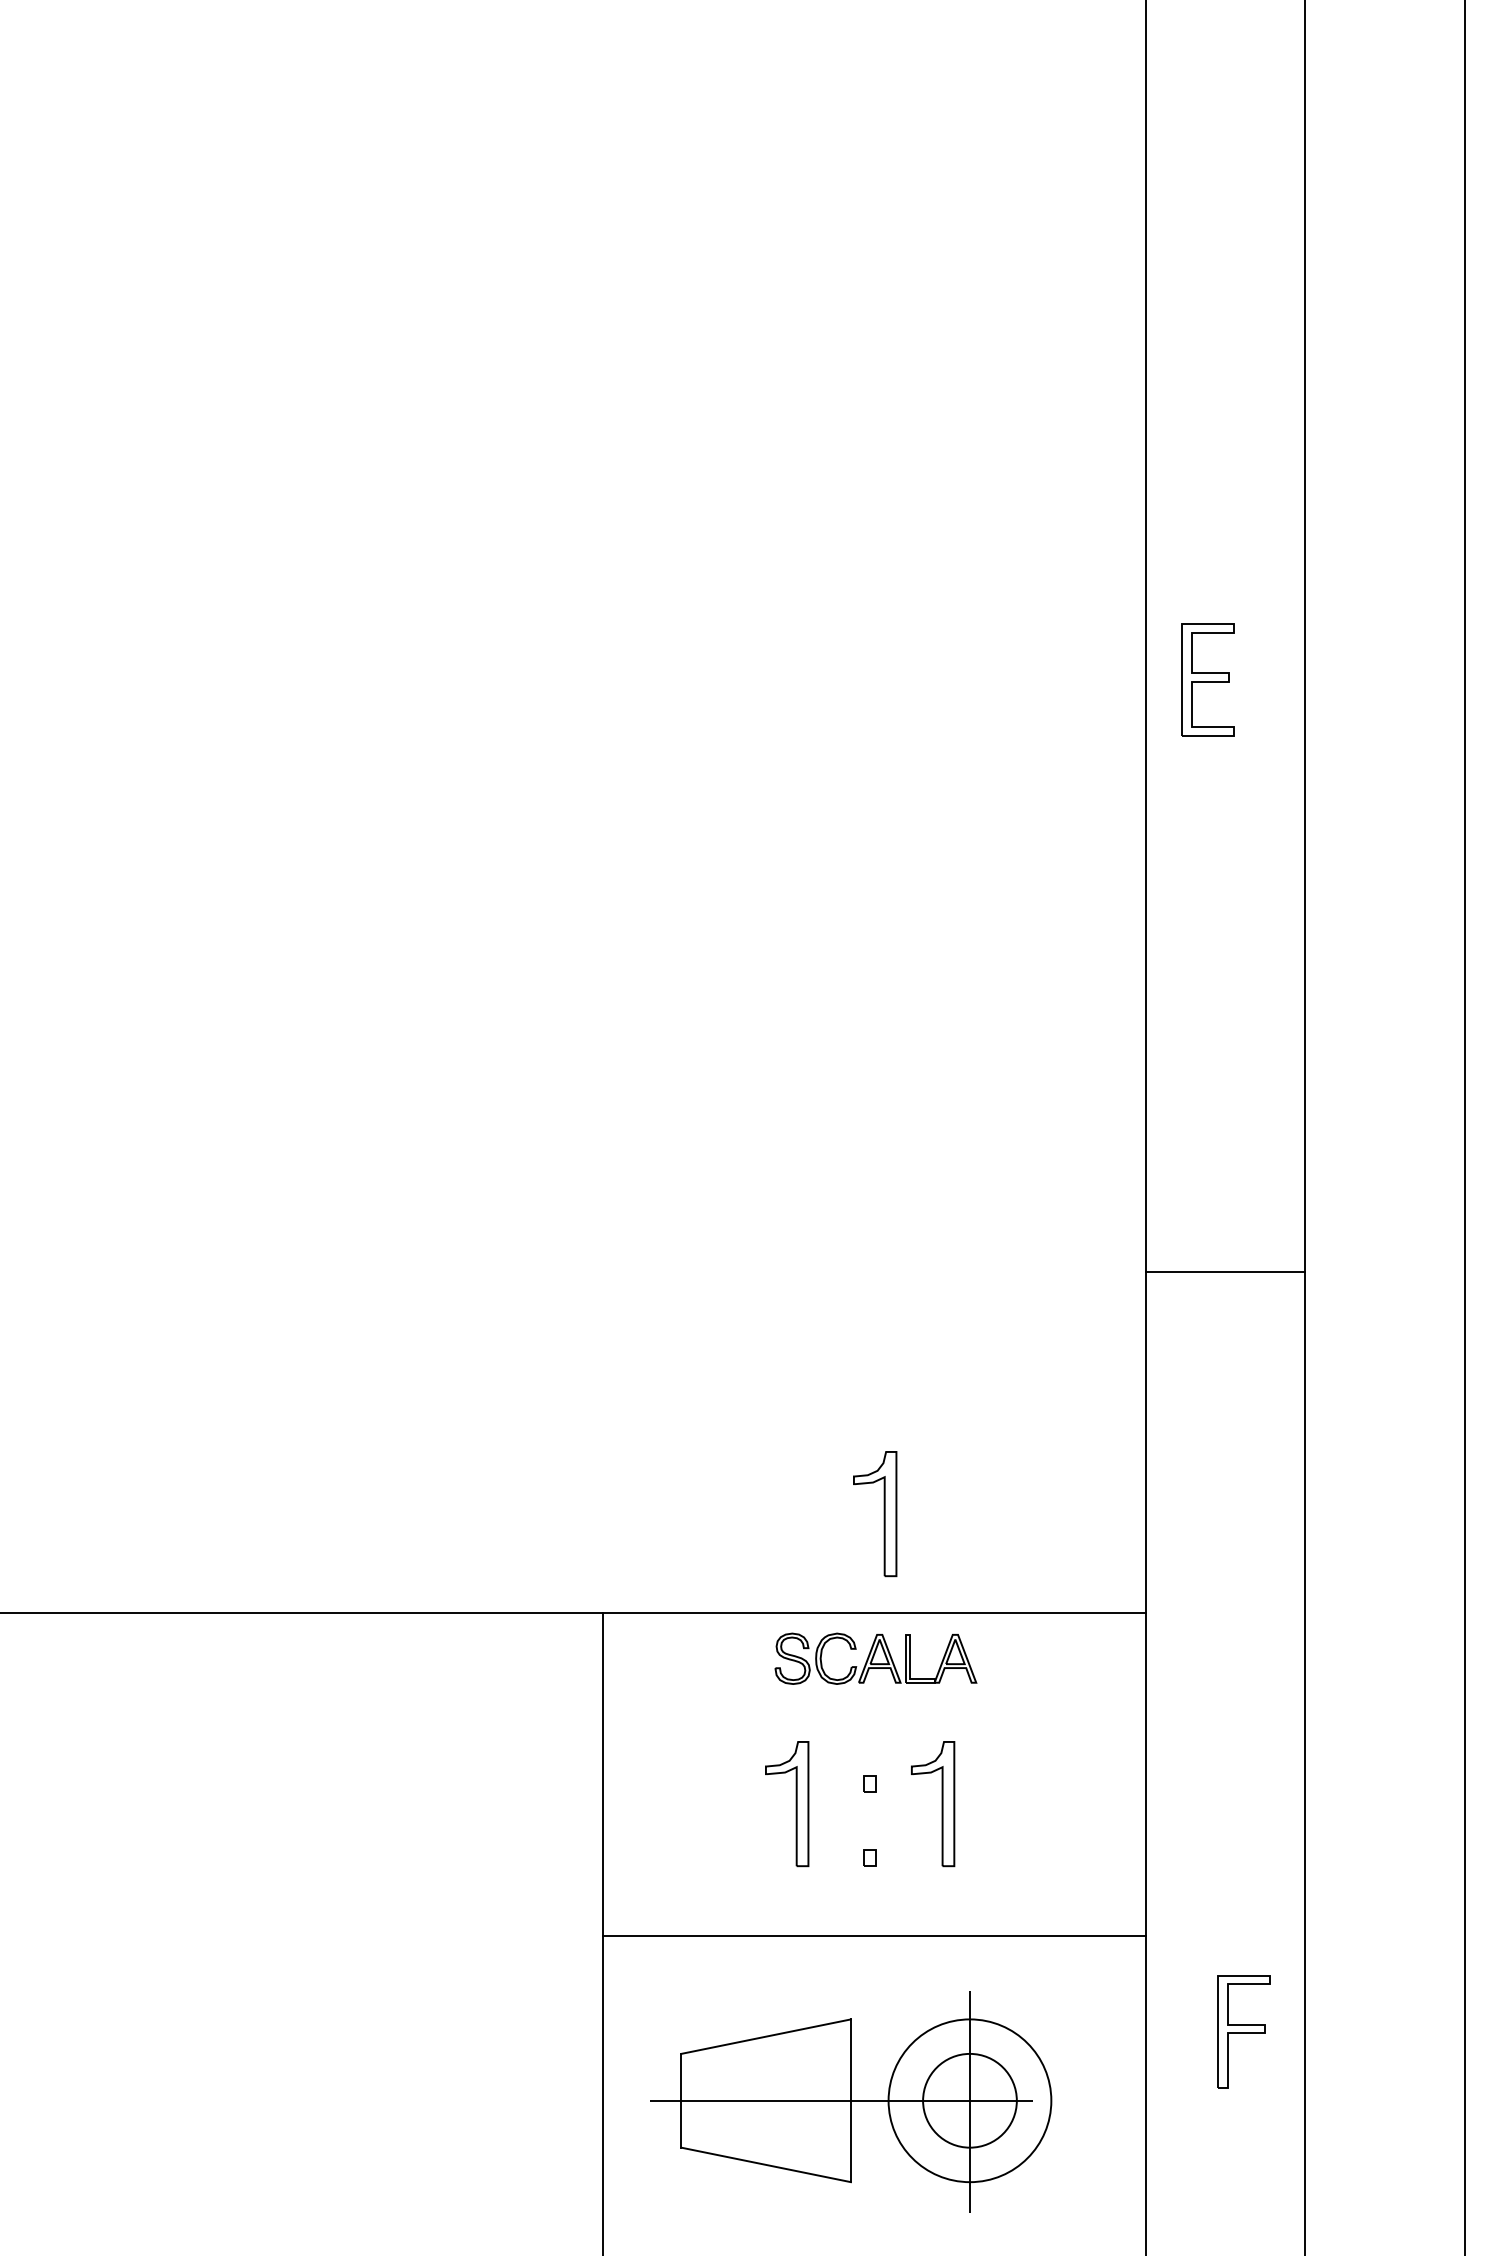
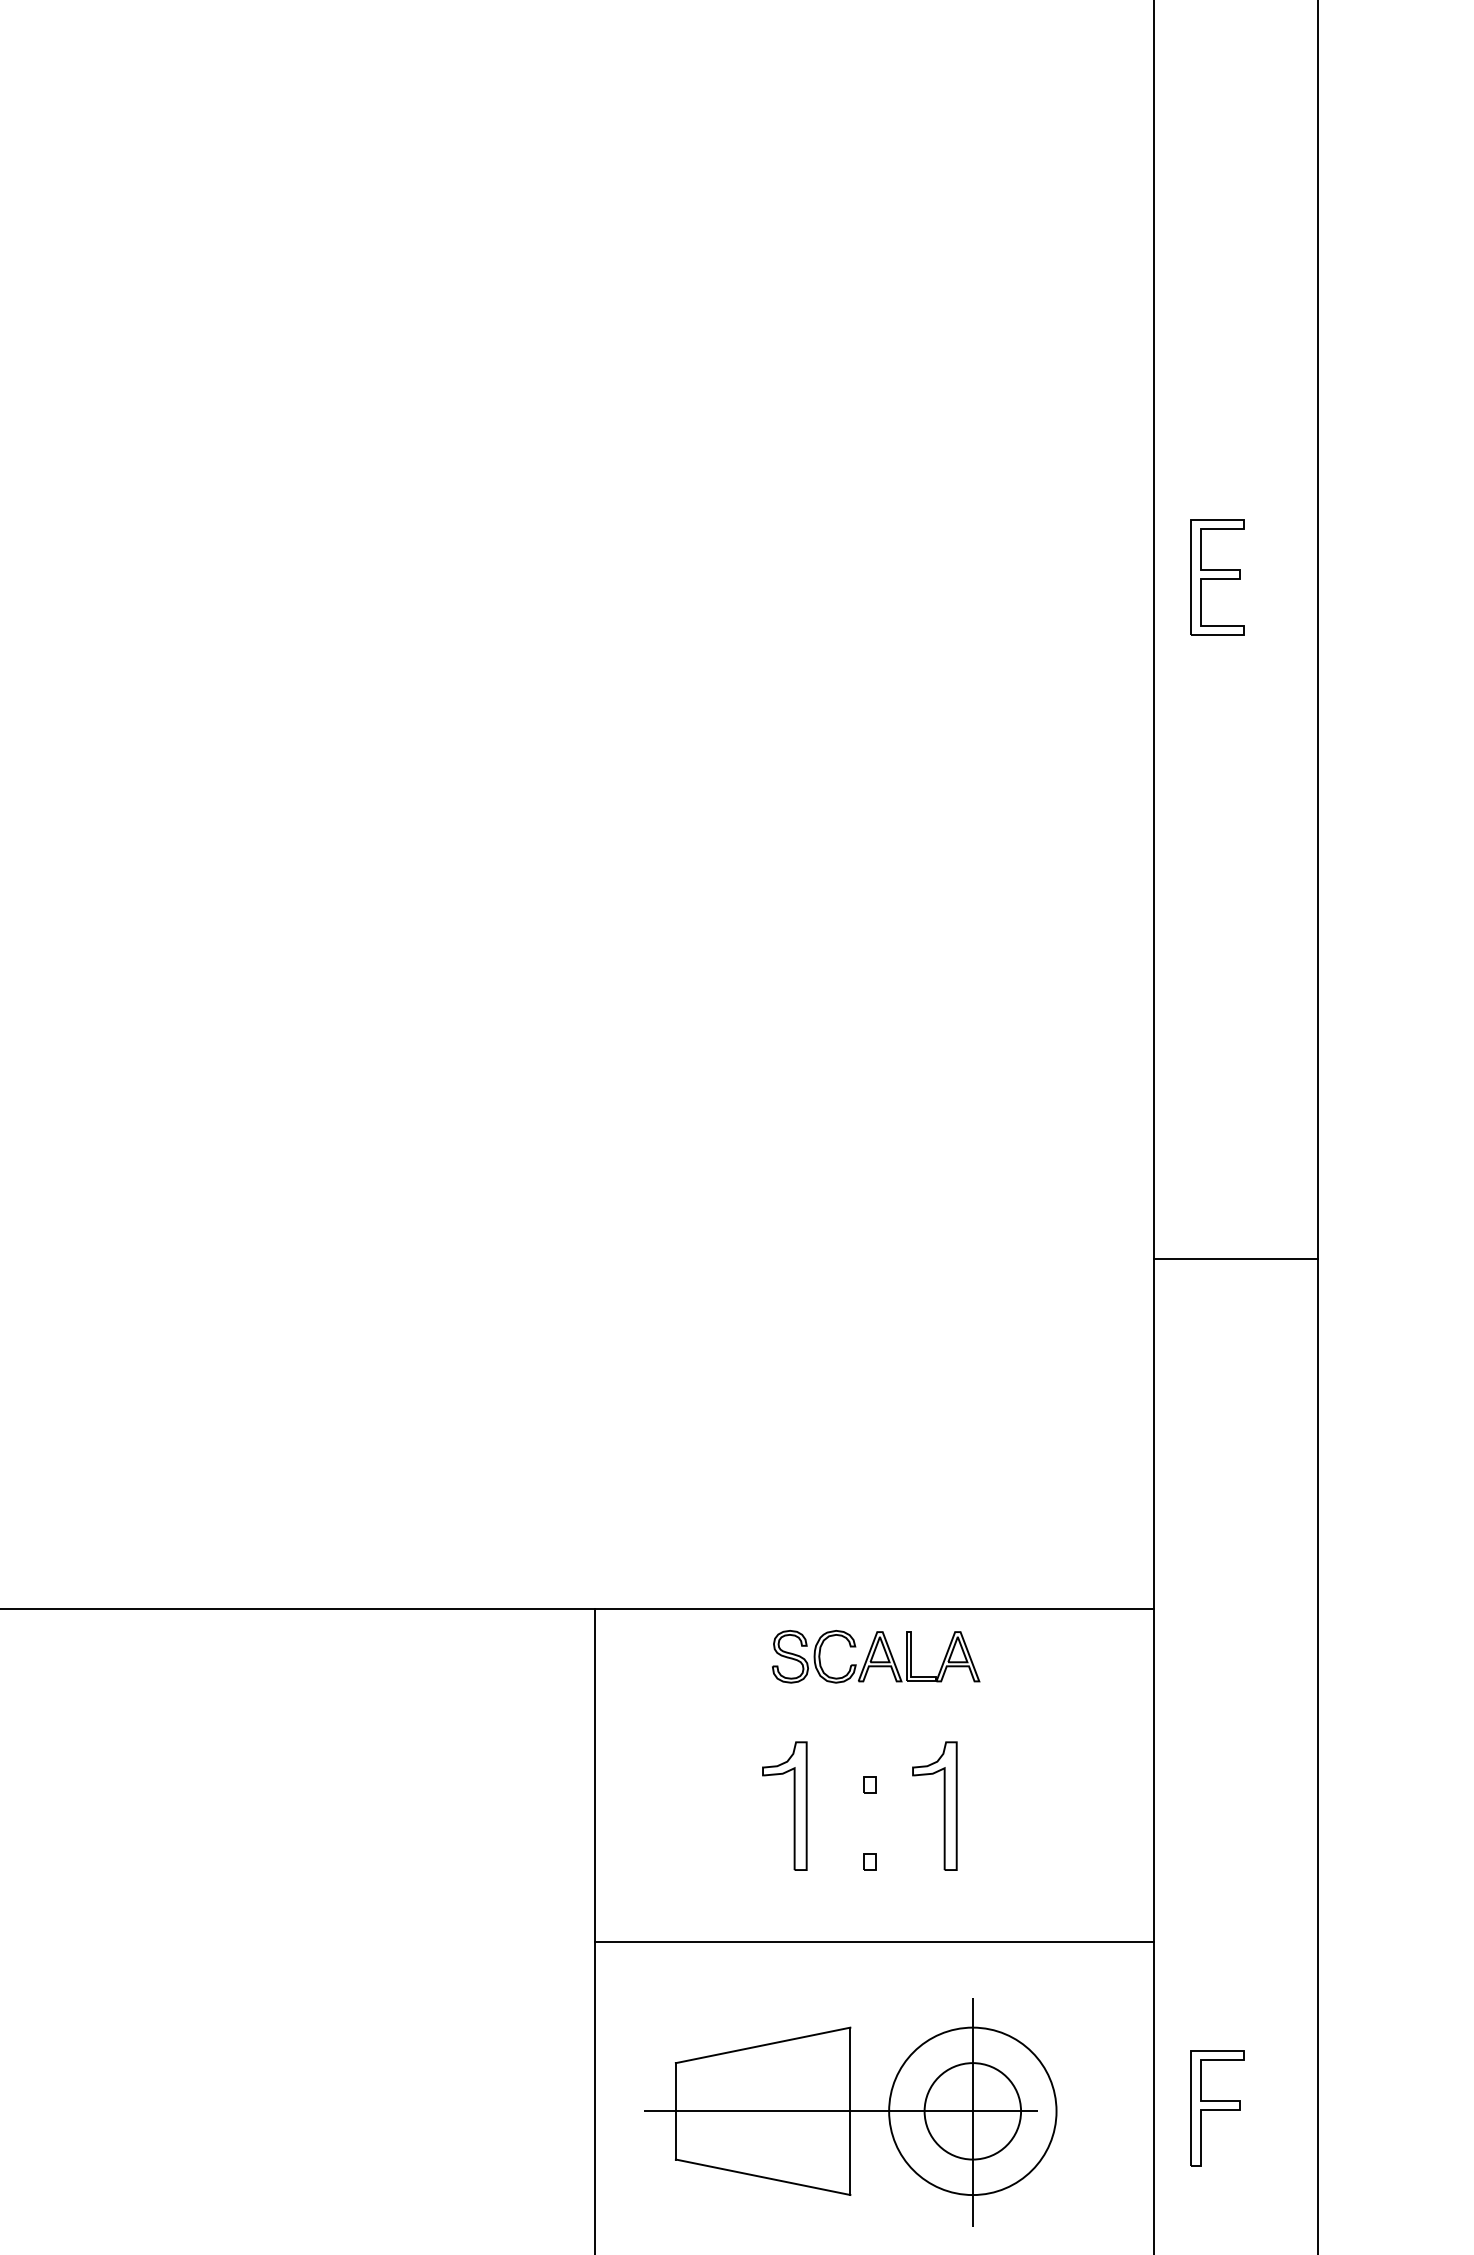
part: (1207, 679) -> (1217, 576), moved
part: (883, 1514) -> (883, 1508), removed
part: (1243, 2031) -> (1217, 2107), moved

